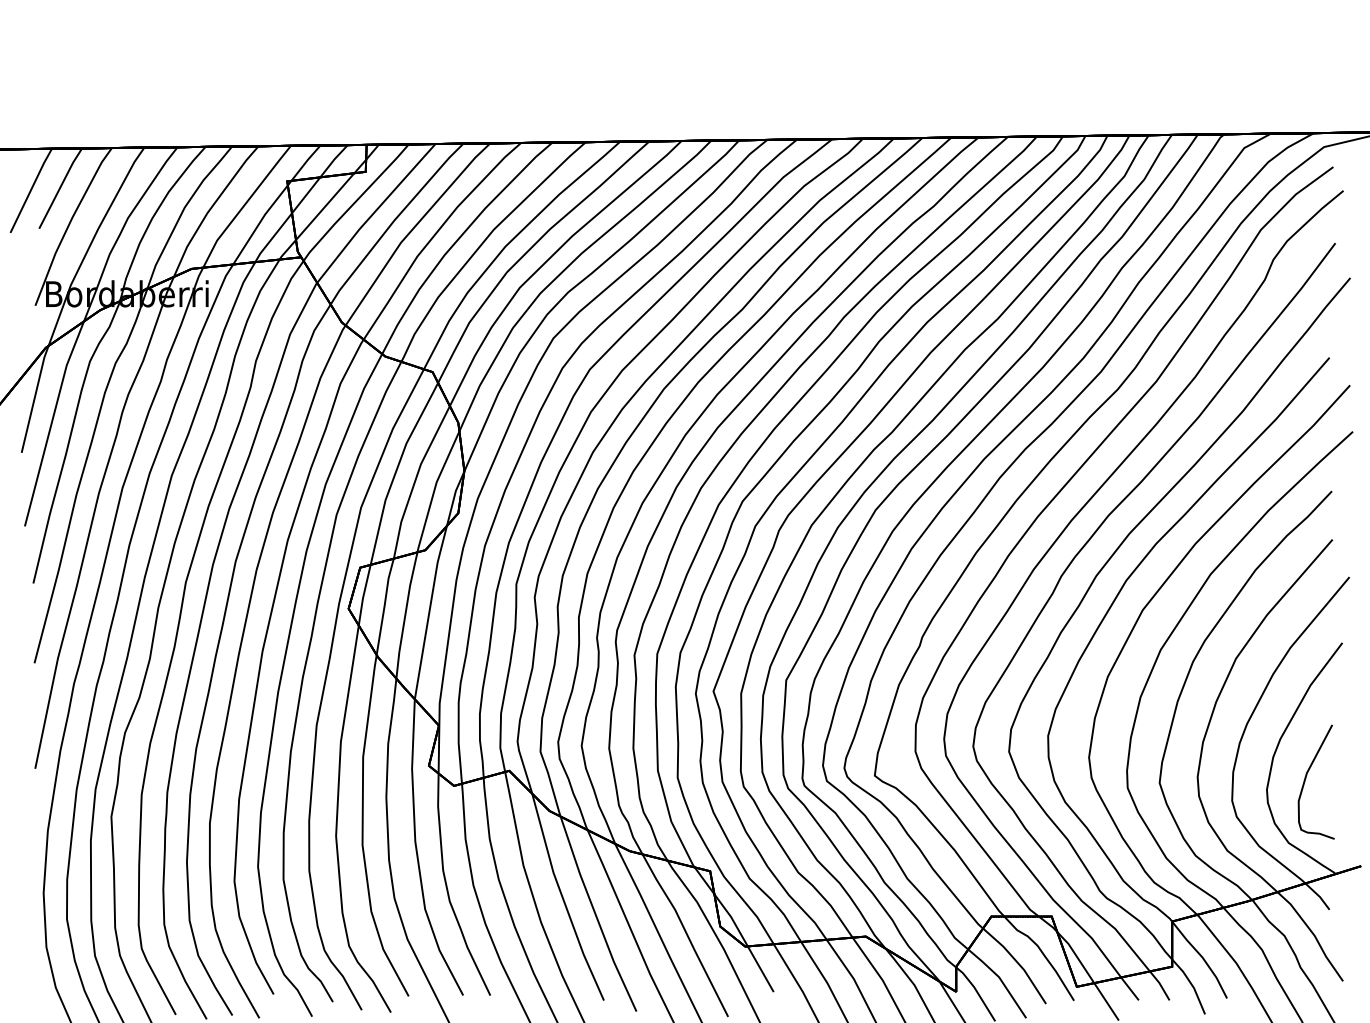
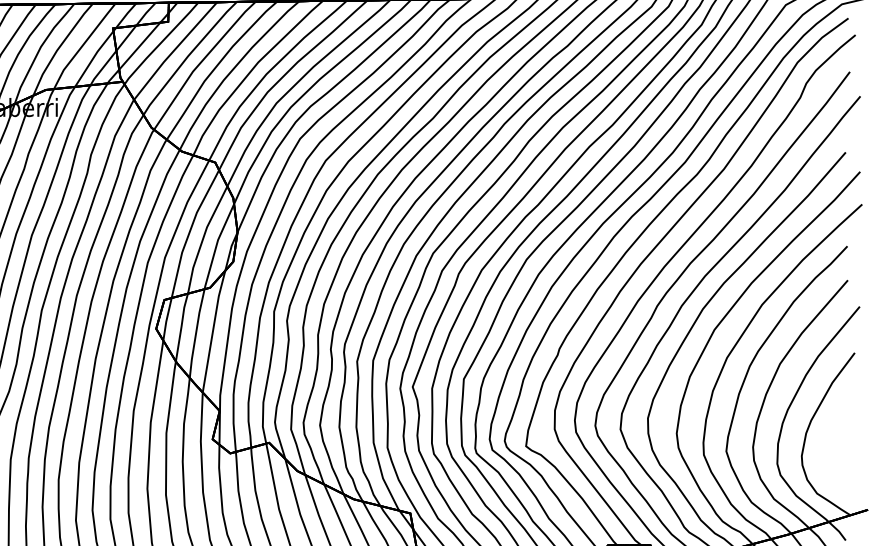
part: (1306, 778) -> (829, 448), removed

